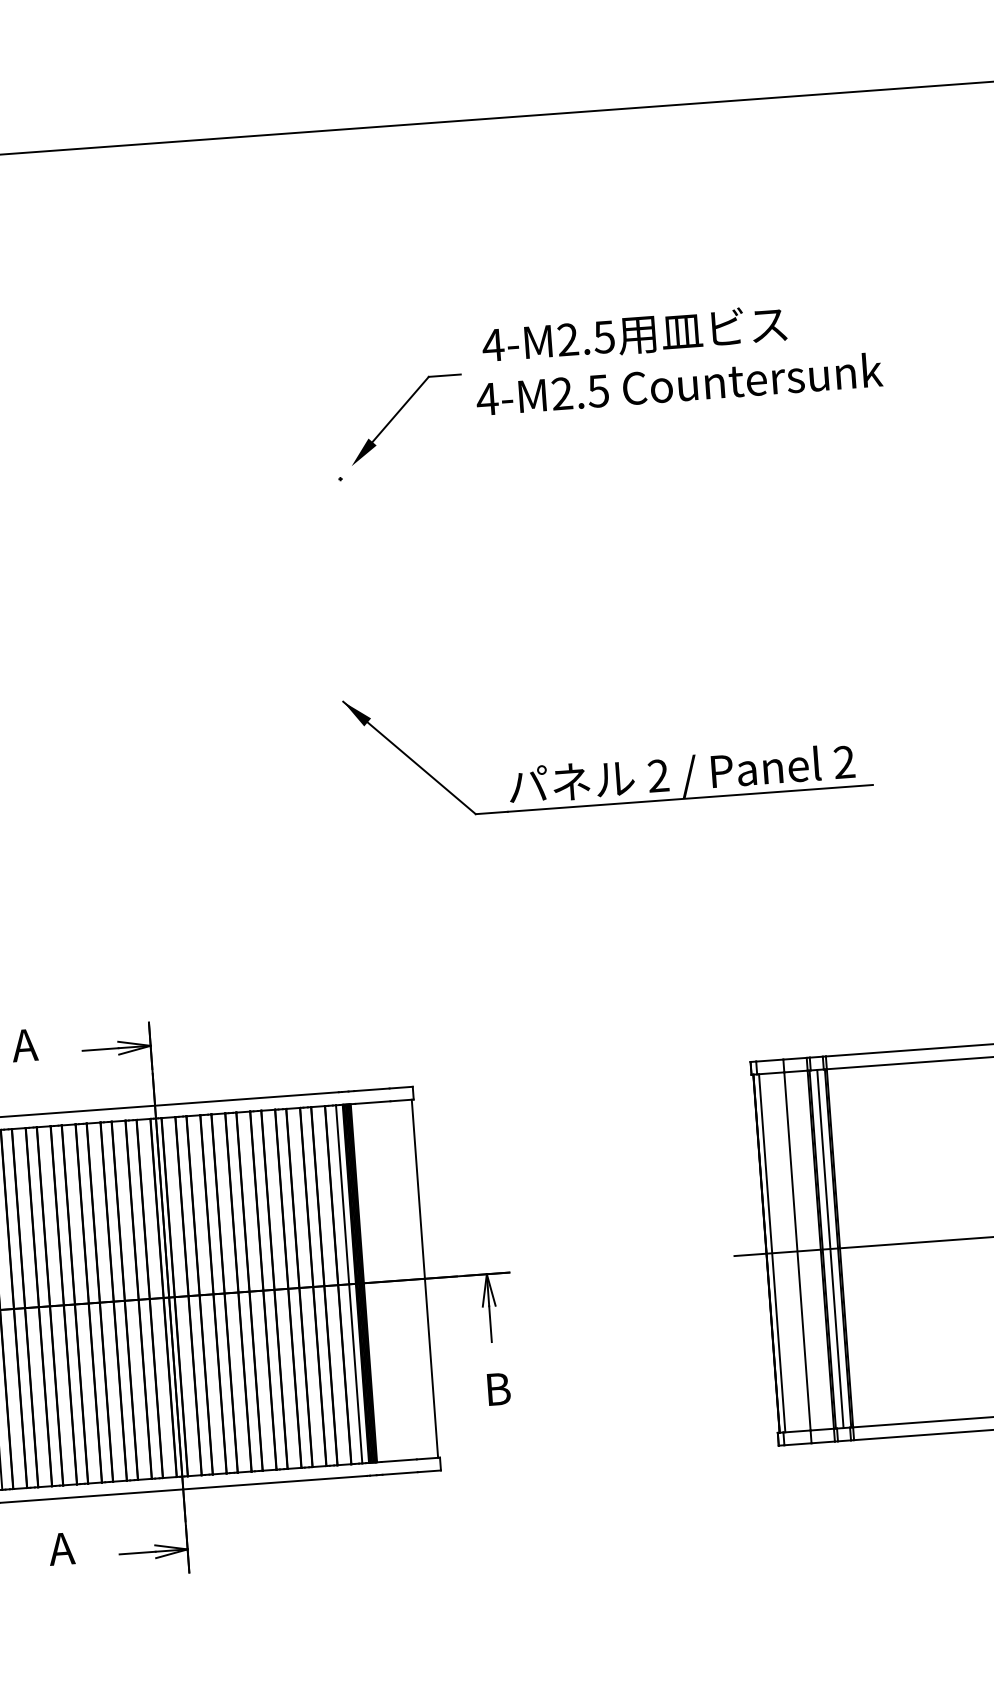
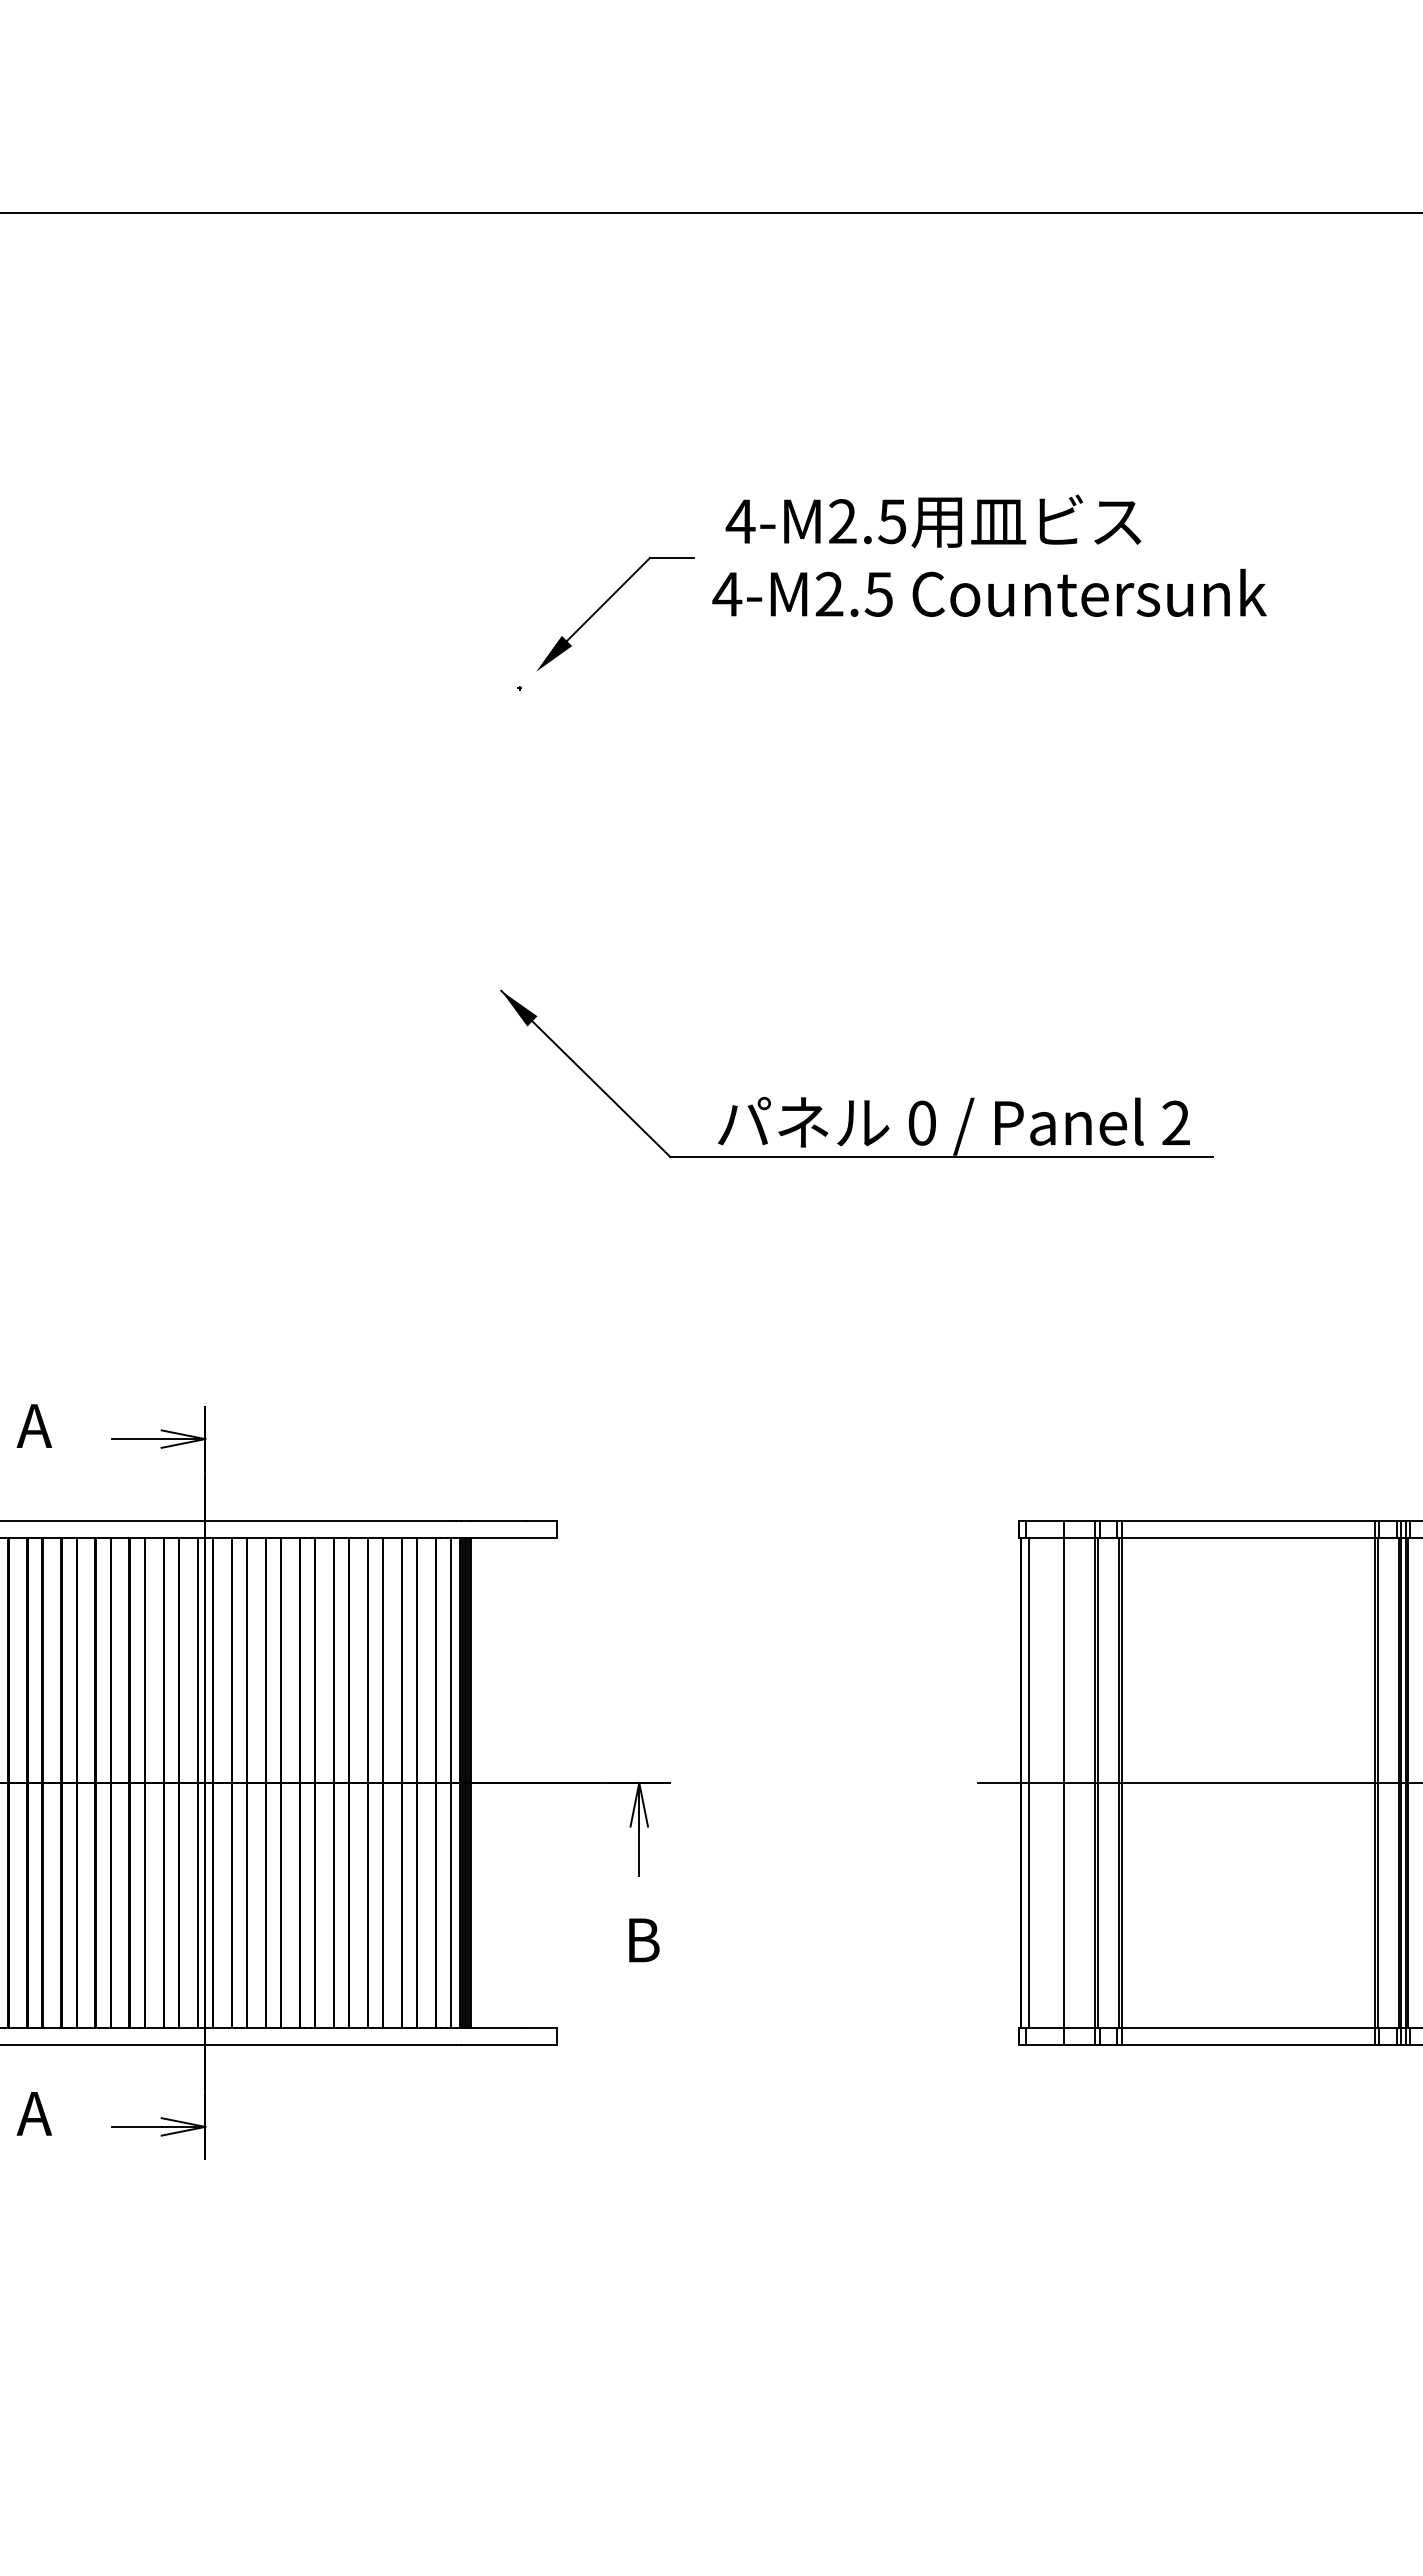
text: (657, 775) -> (921, 1122), 2 -> 0
line: (830, 1248) -> (1108, 1782), removed
line: (424, 1278) -> (554, 1782), removed

